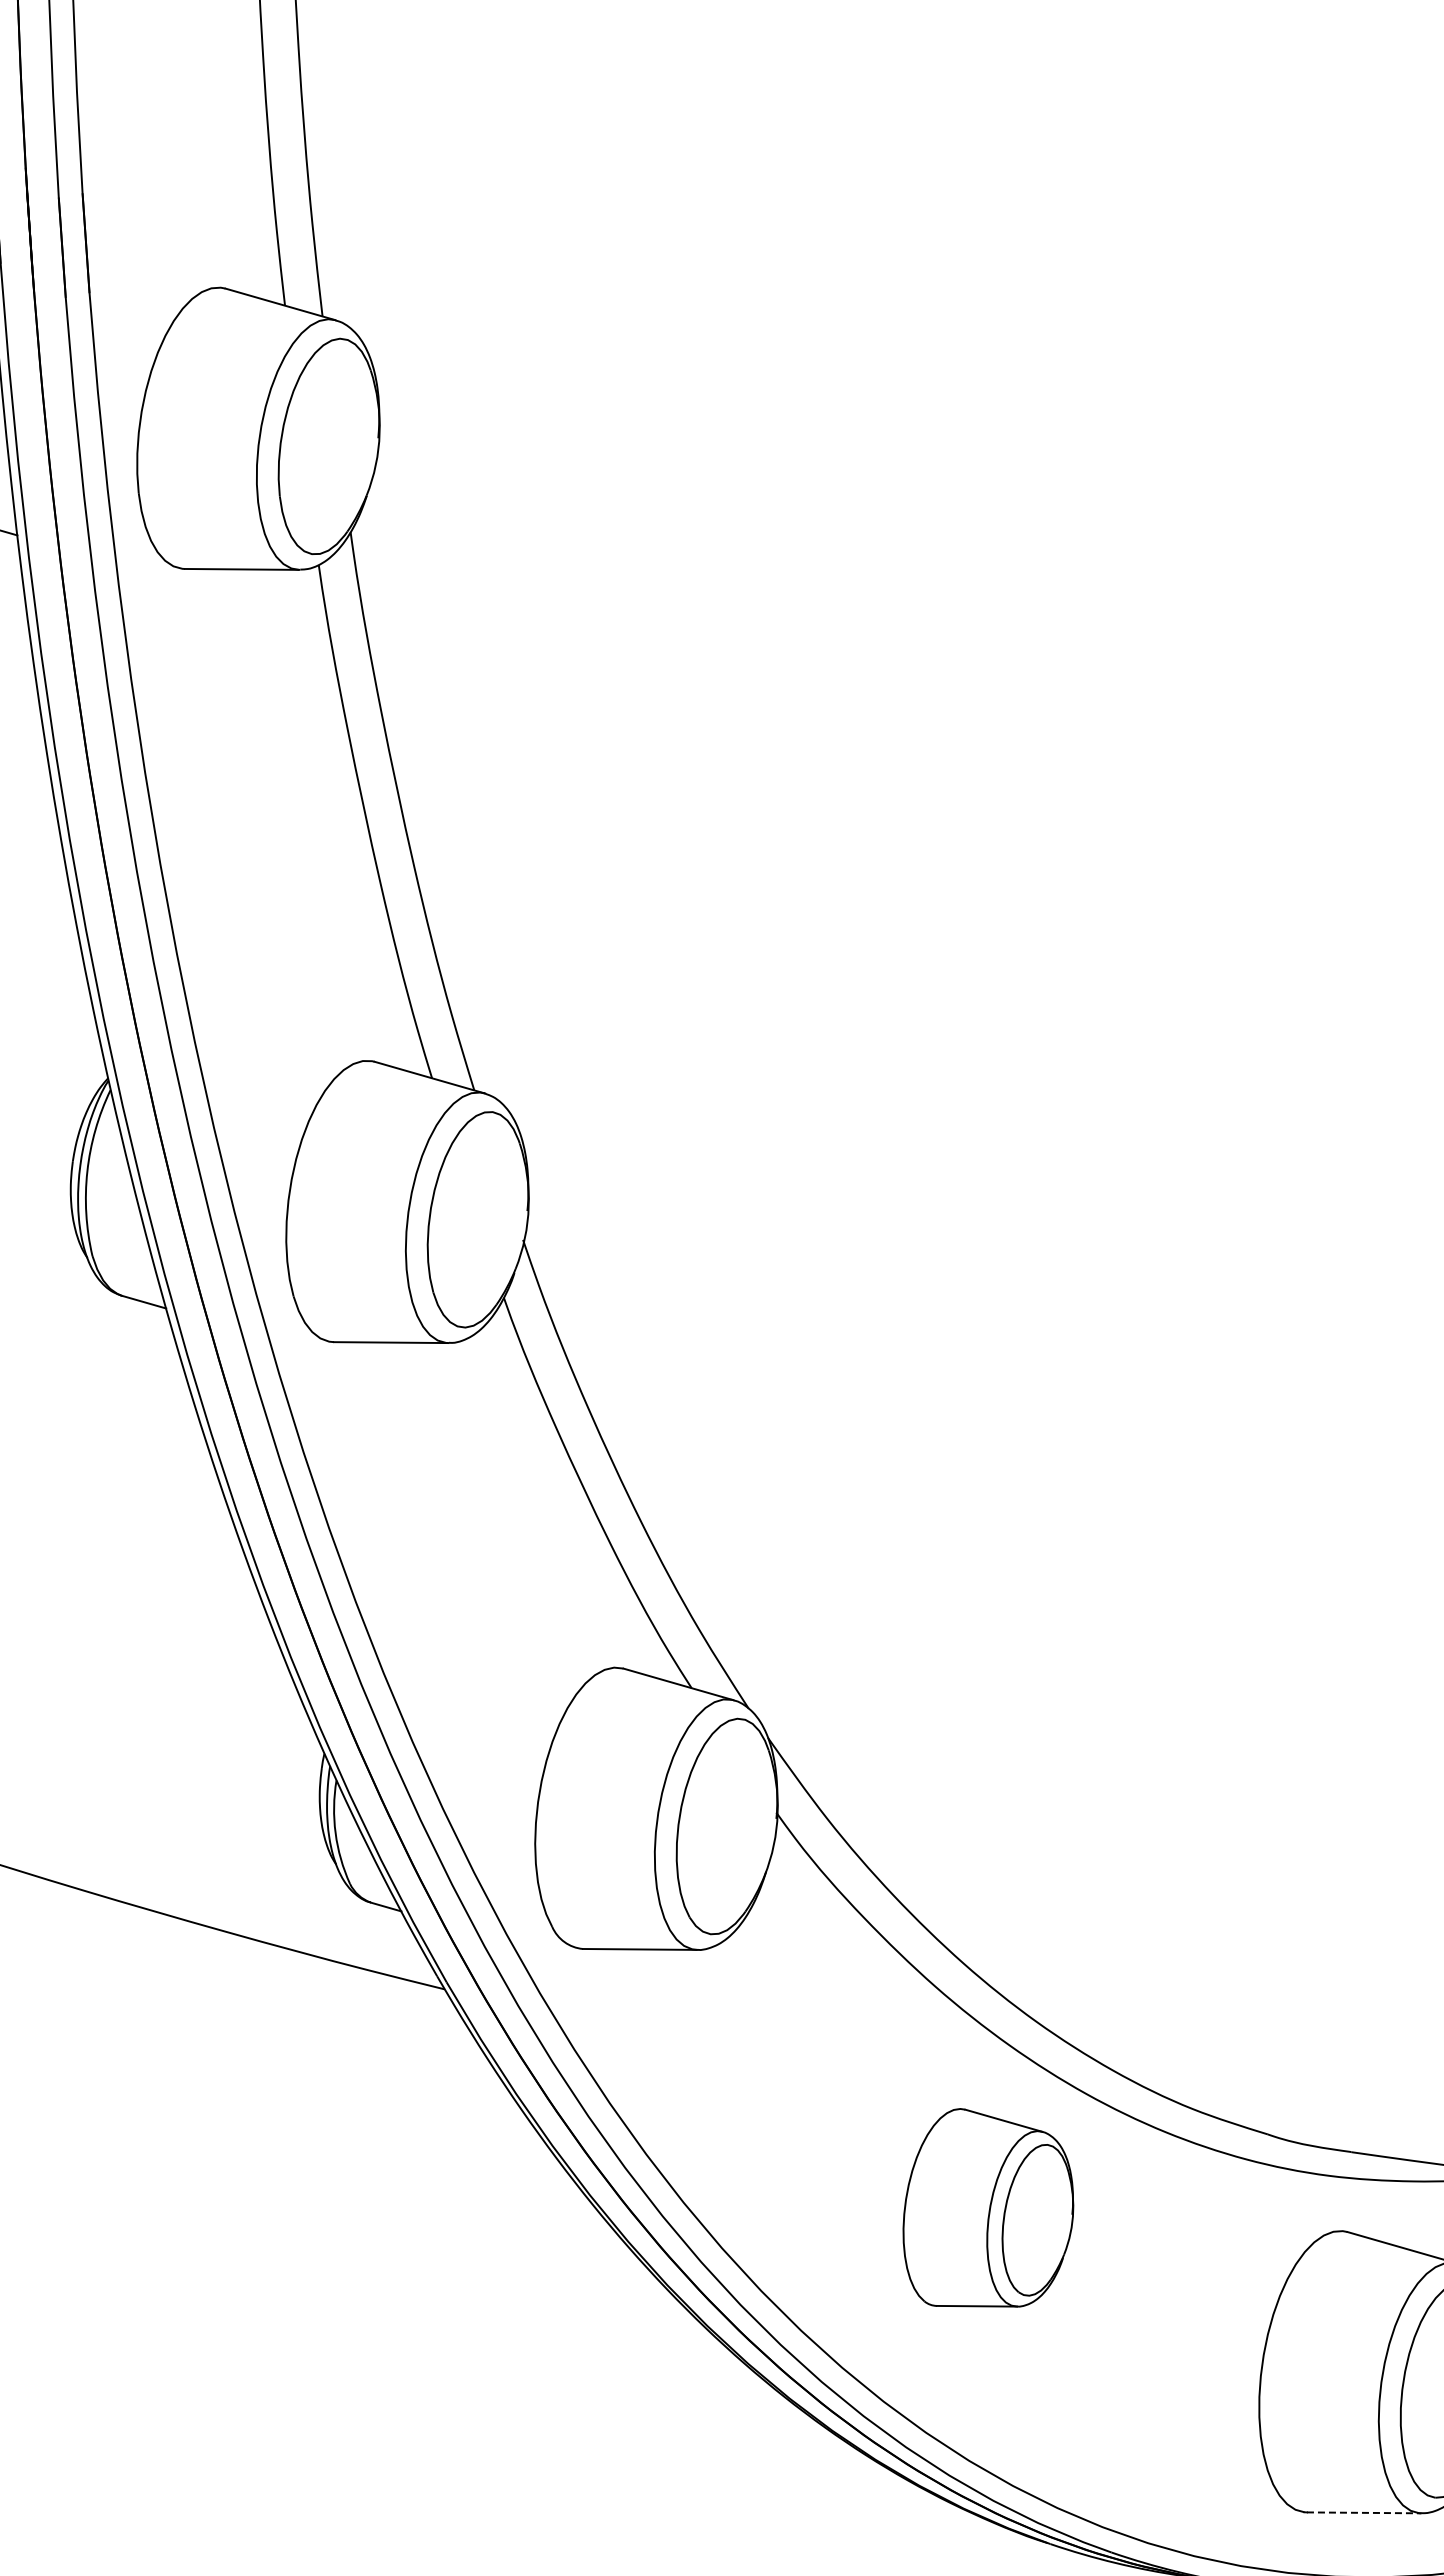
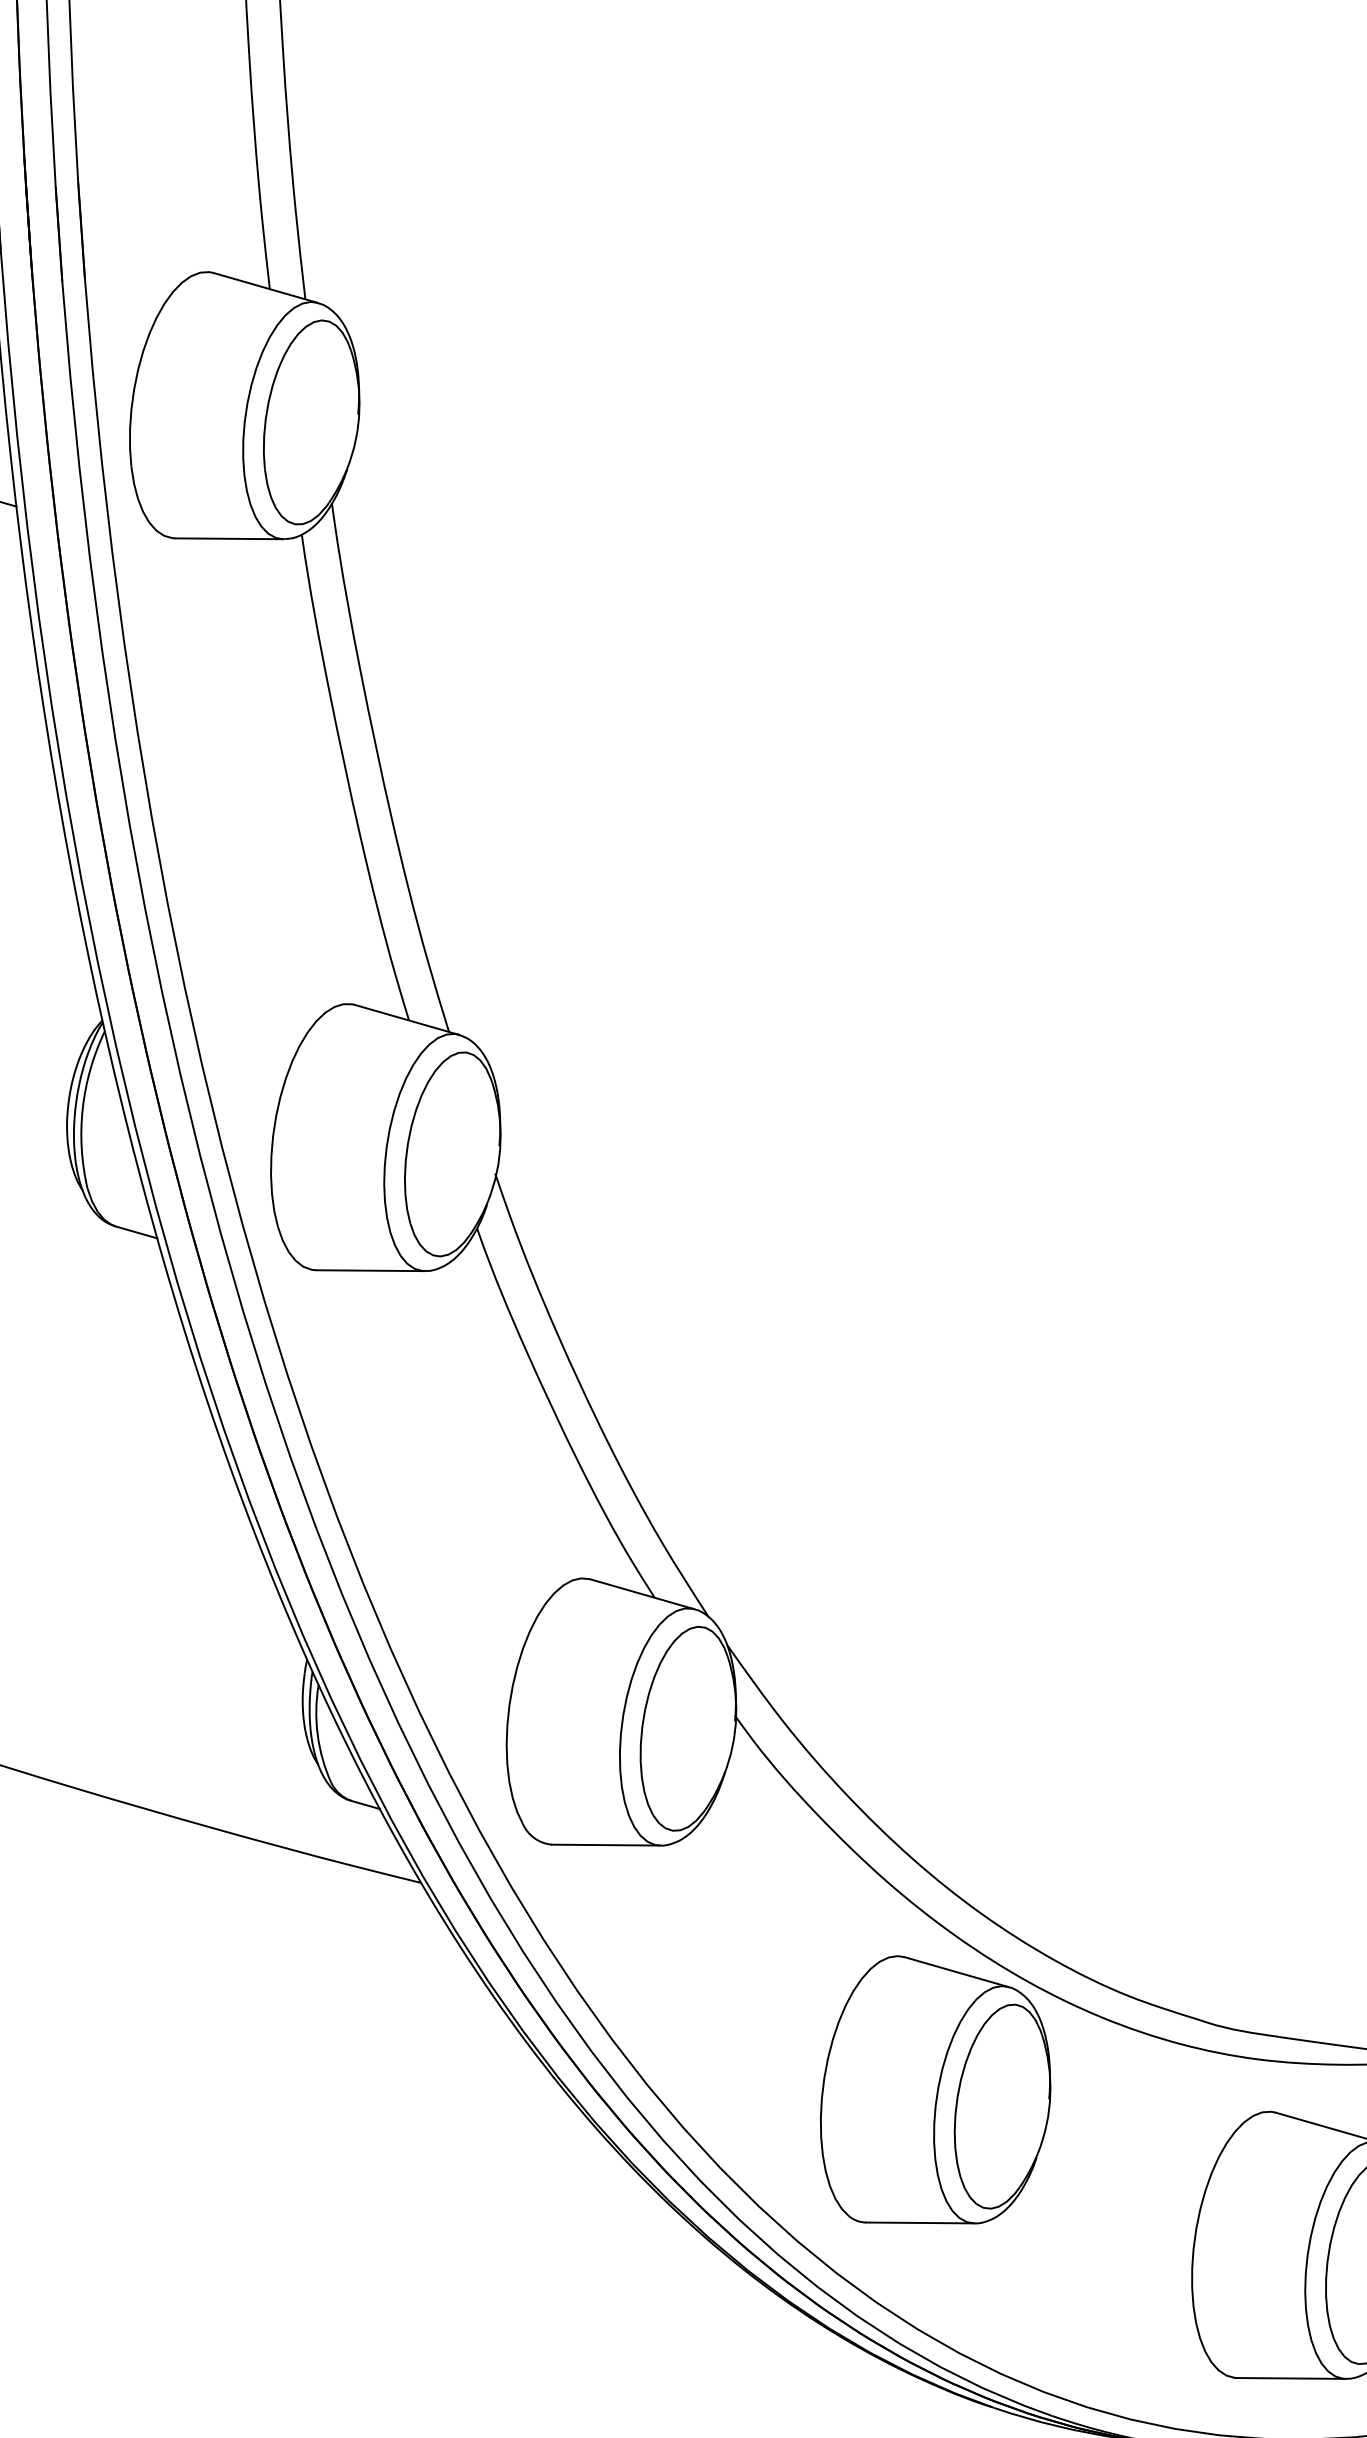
part: (988, 2207) -> (935, 2089), size x1.43
line: (1364, 2512) -> (1291, 2378), dashed -> solid

